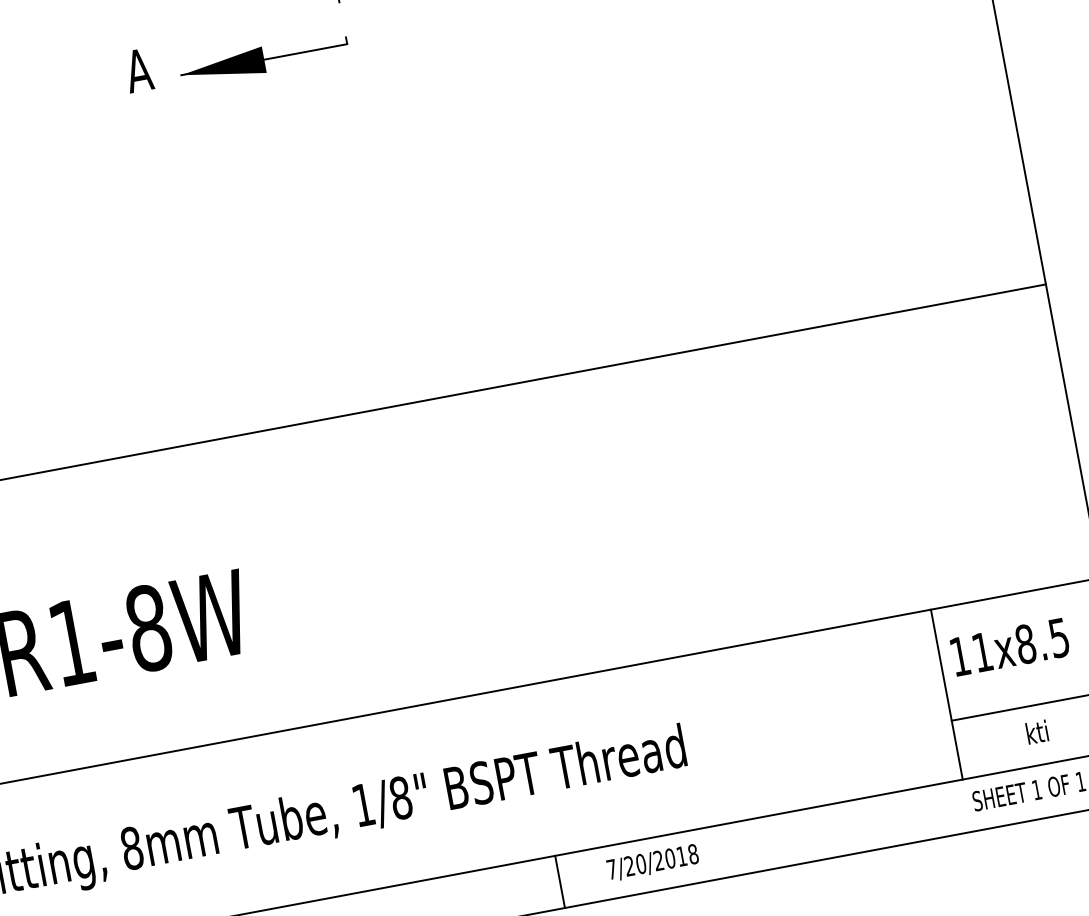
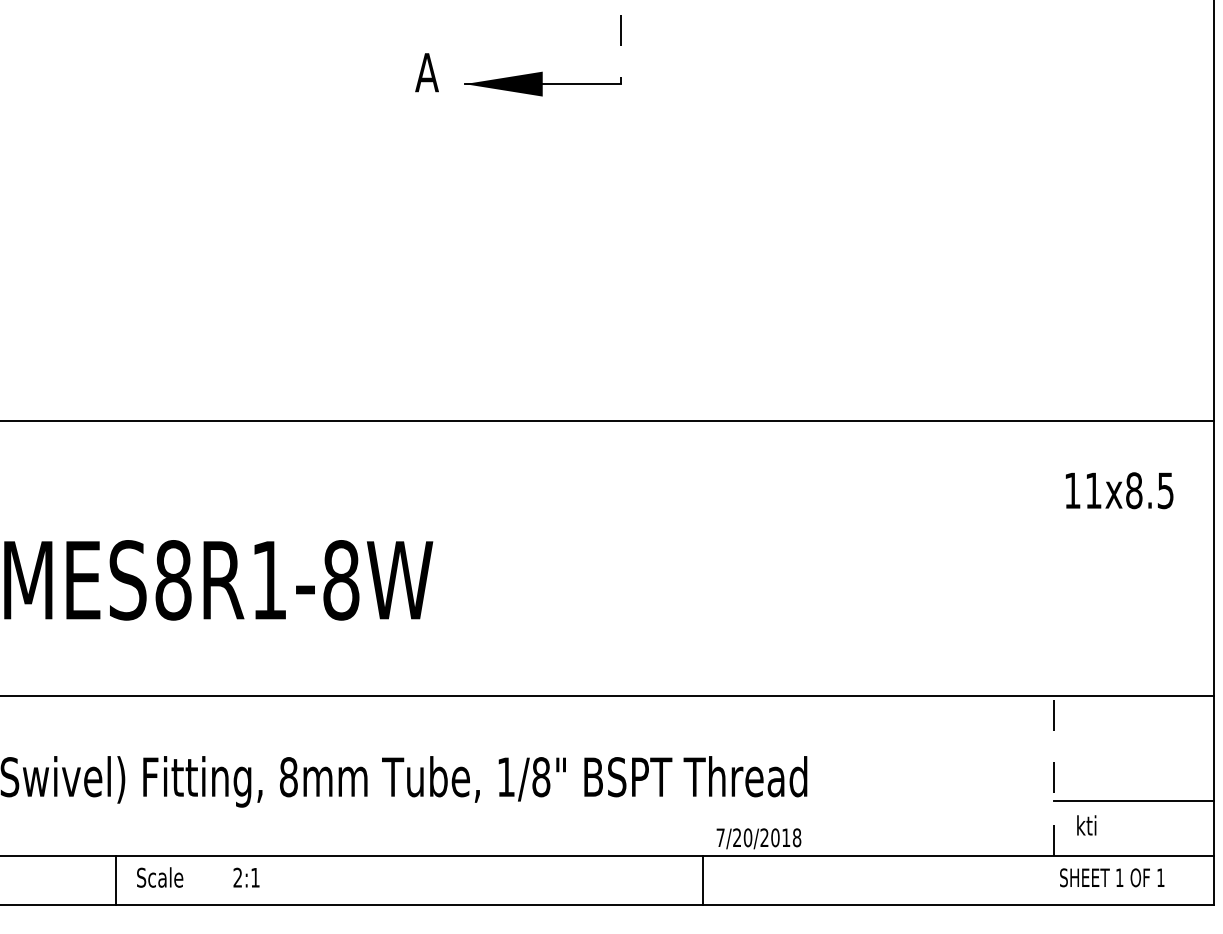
text: (1009, 646) -> (1119, 490), moved
line: (947, 695) -> (1054, 776), solid -> dashed
text: (1036, 732) -> (1086, 825), moved
text: (652, 862) -> (758, 838), moved
line: (559, 881) -> (703, 879), moved

